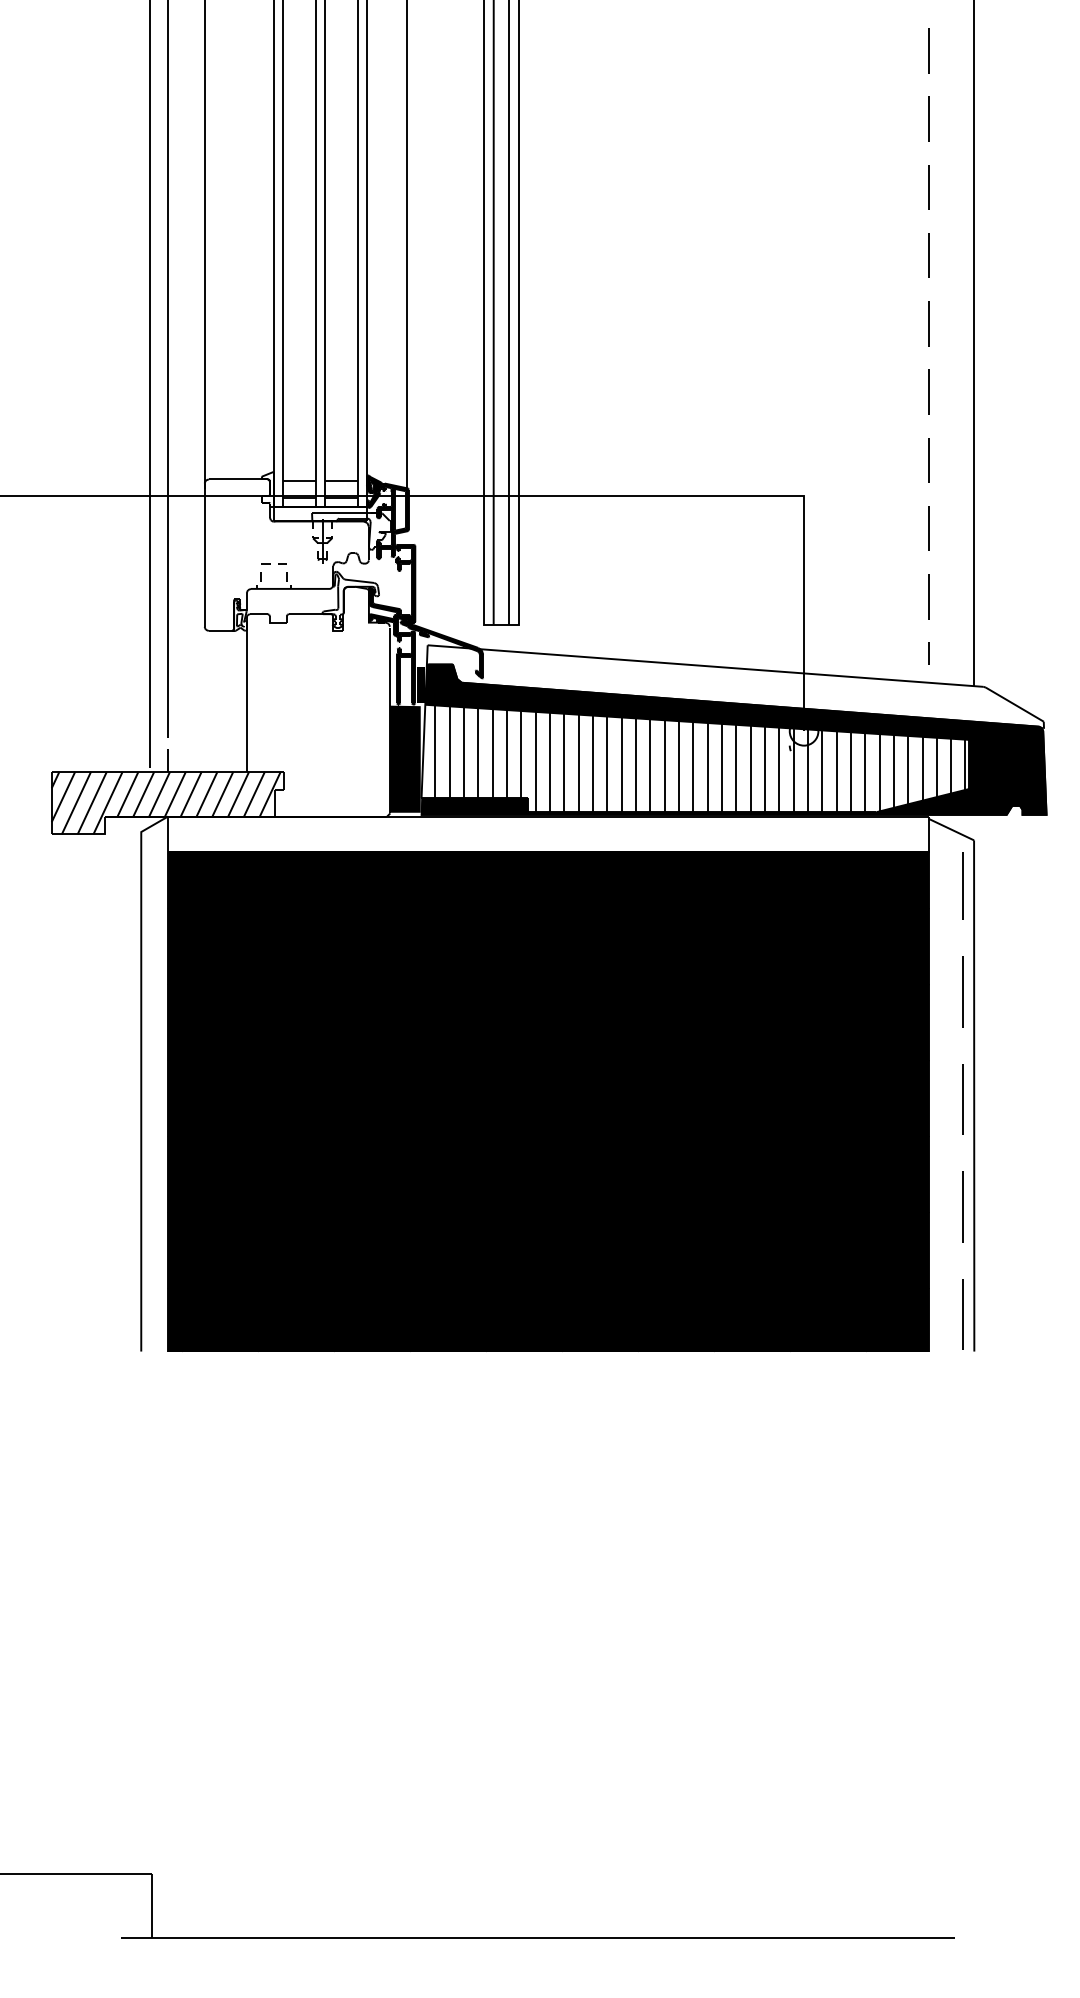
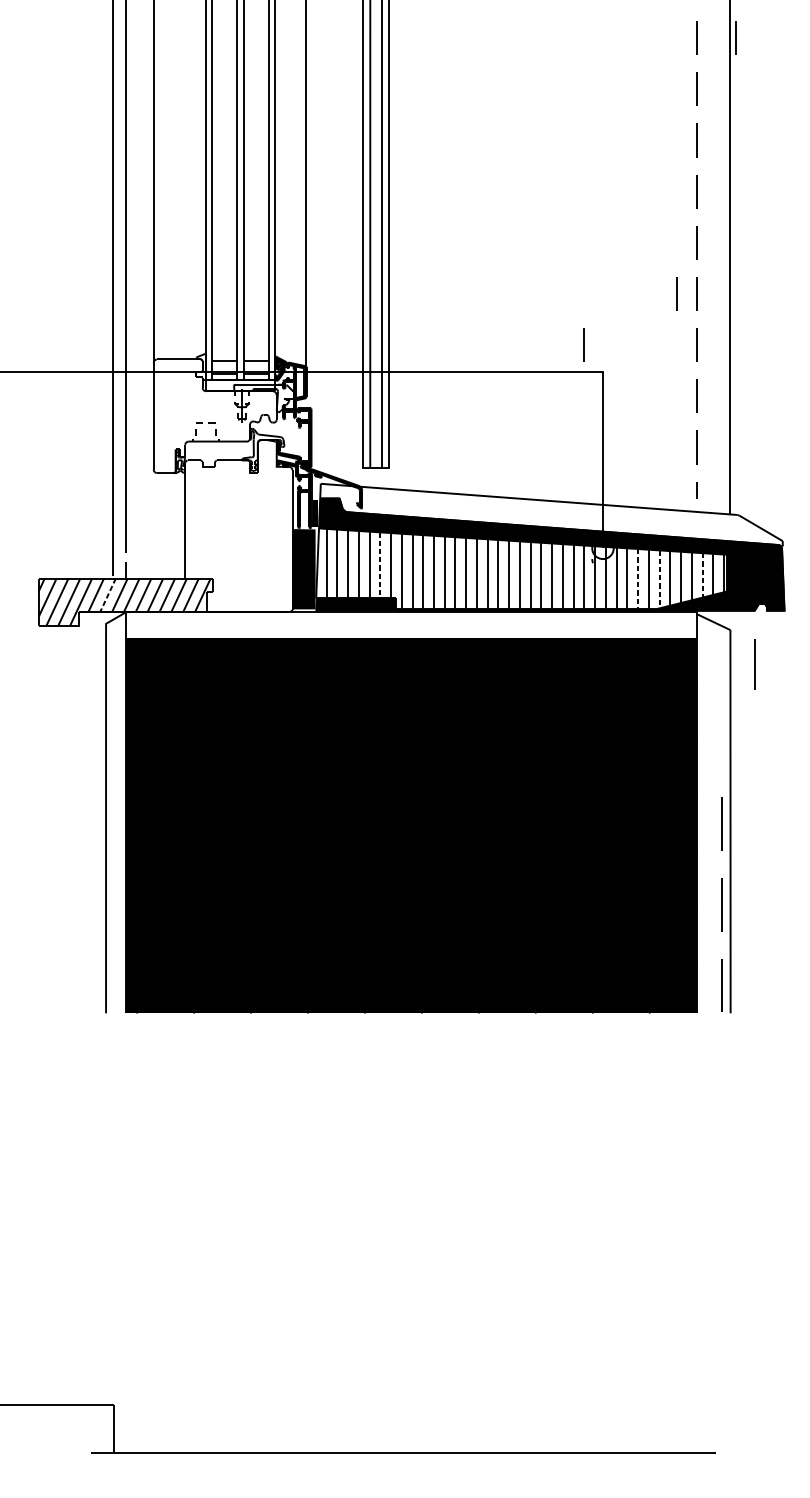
line: (980, 50) -> (735, 37), added
line: (901, 391) -> (676, 293), added
line: (777, 460) -> (583, 345), added
line: (507, 753) -> (380, 564), solid -> dashed
line: (936, 767) -> (702, 575), solid -> dashed
line: (850, 772) -> (637, 579), solid -> dashed
line: (879, 772) -> (659, 579), solid -> dashed
line: (143, 794) -> (107, 595), solid -> dashed
line: (962, 885) -> (754, 663), moved
line: (962, 991) -> (721, 743), removed

